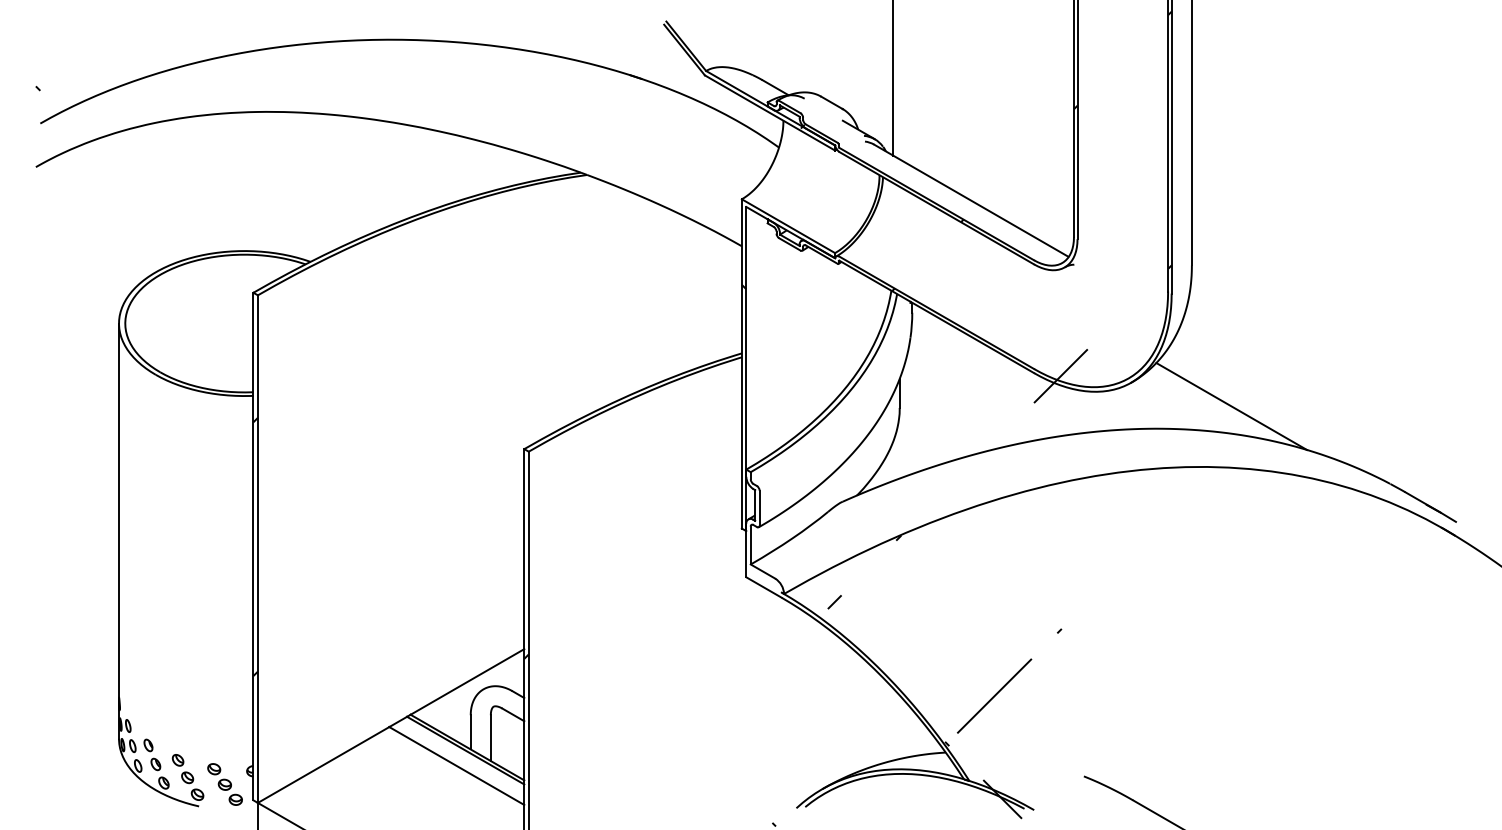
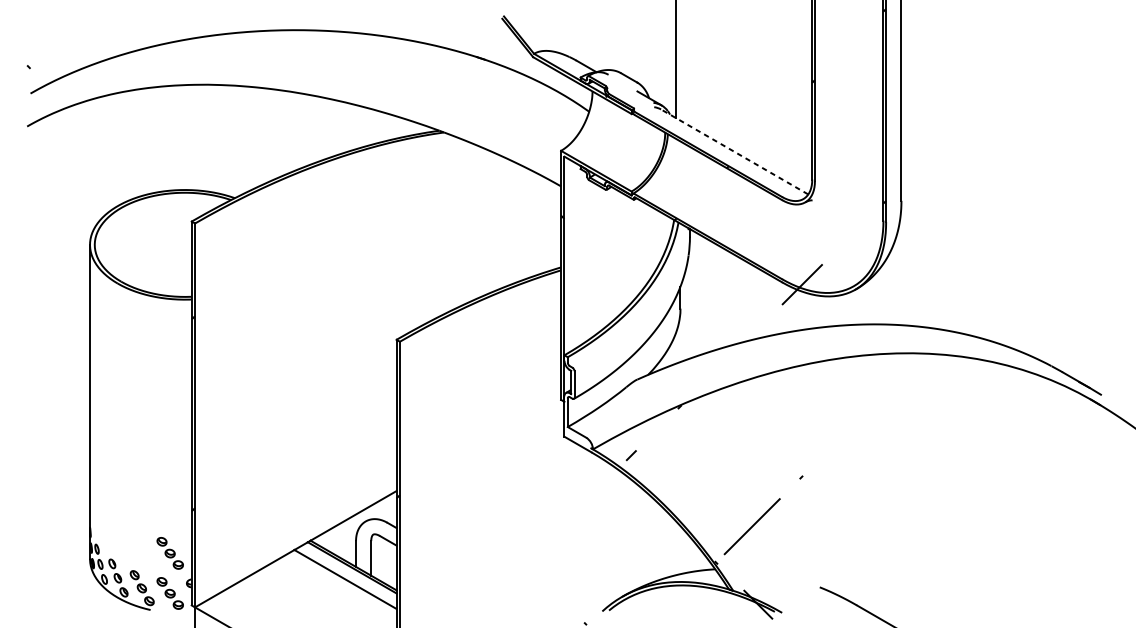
line: (970, 200) -> (734, 151), solid -> dashed
line: (1231, 406) -> (931, 307), removed
part: (224, 731) -> (169, 553), added

